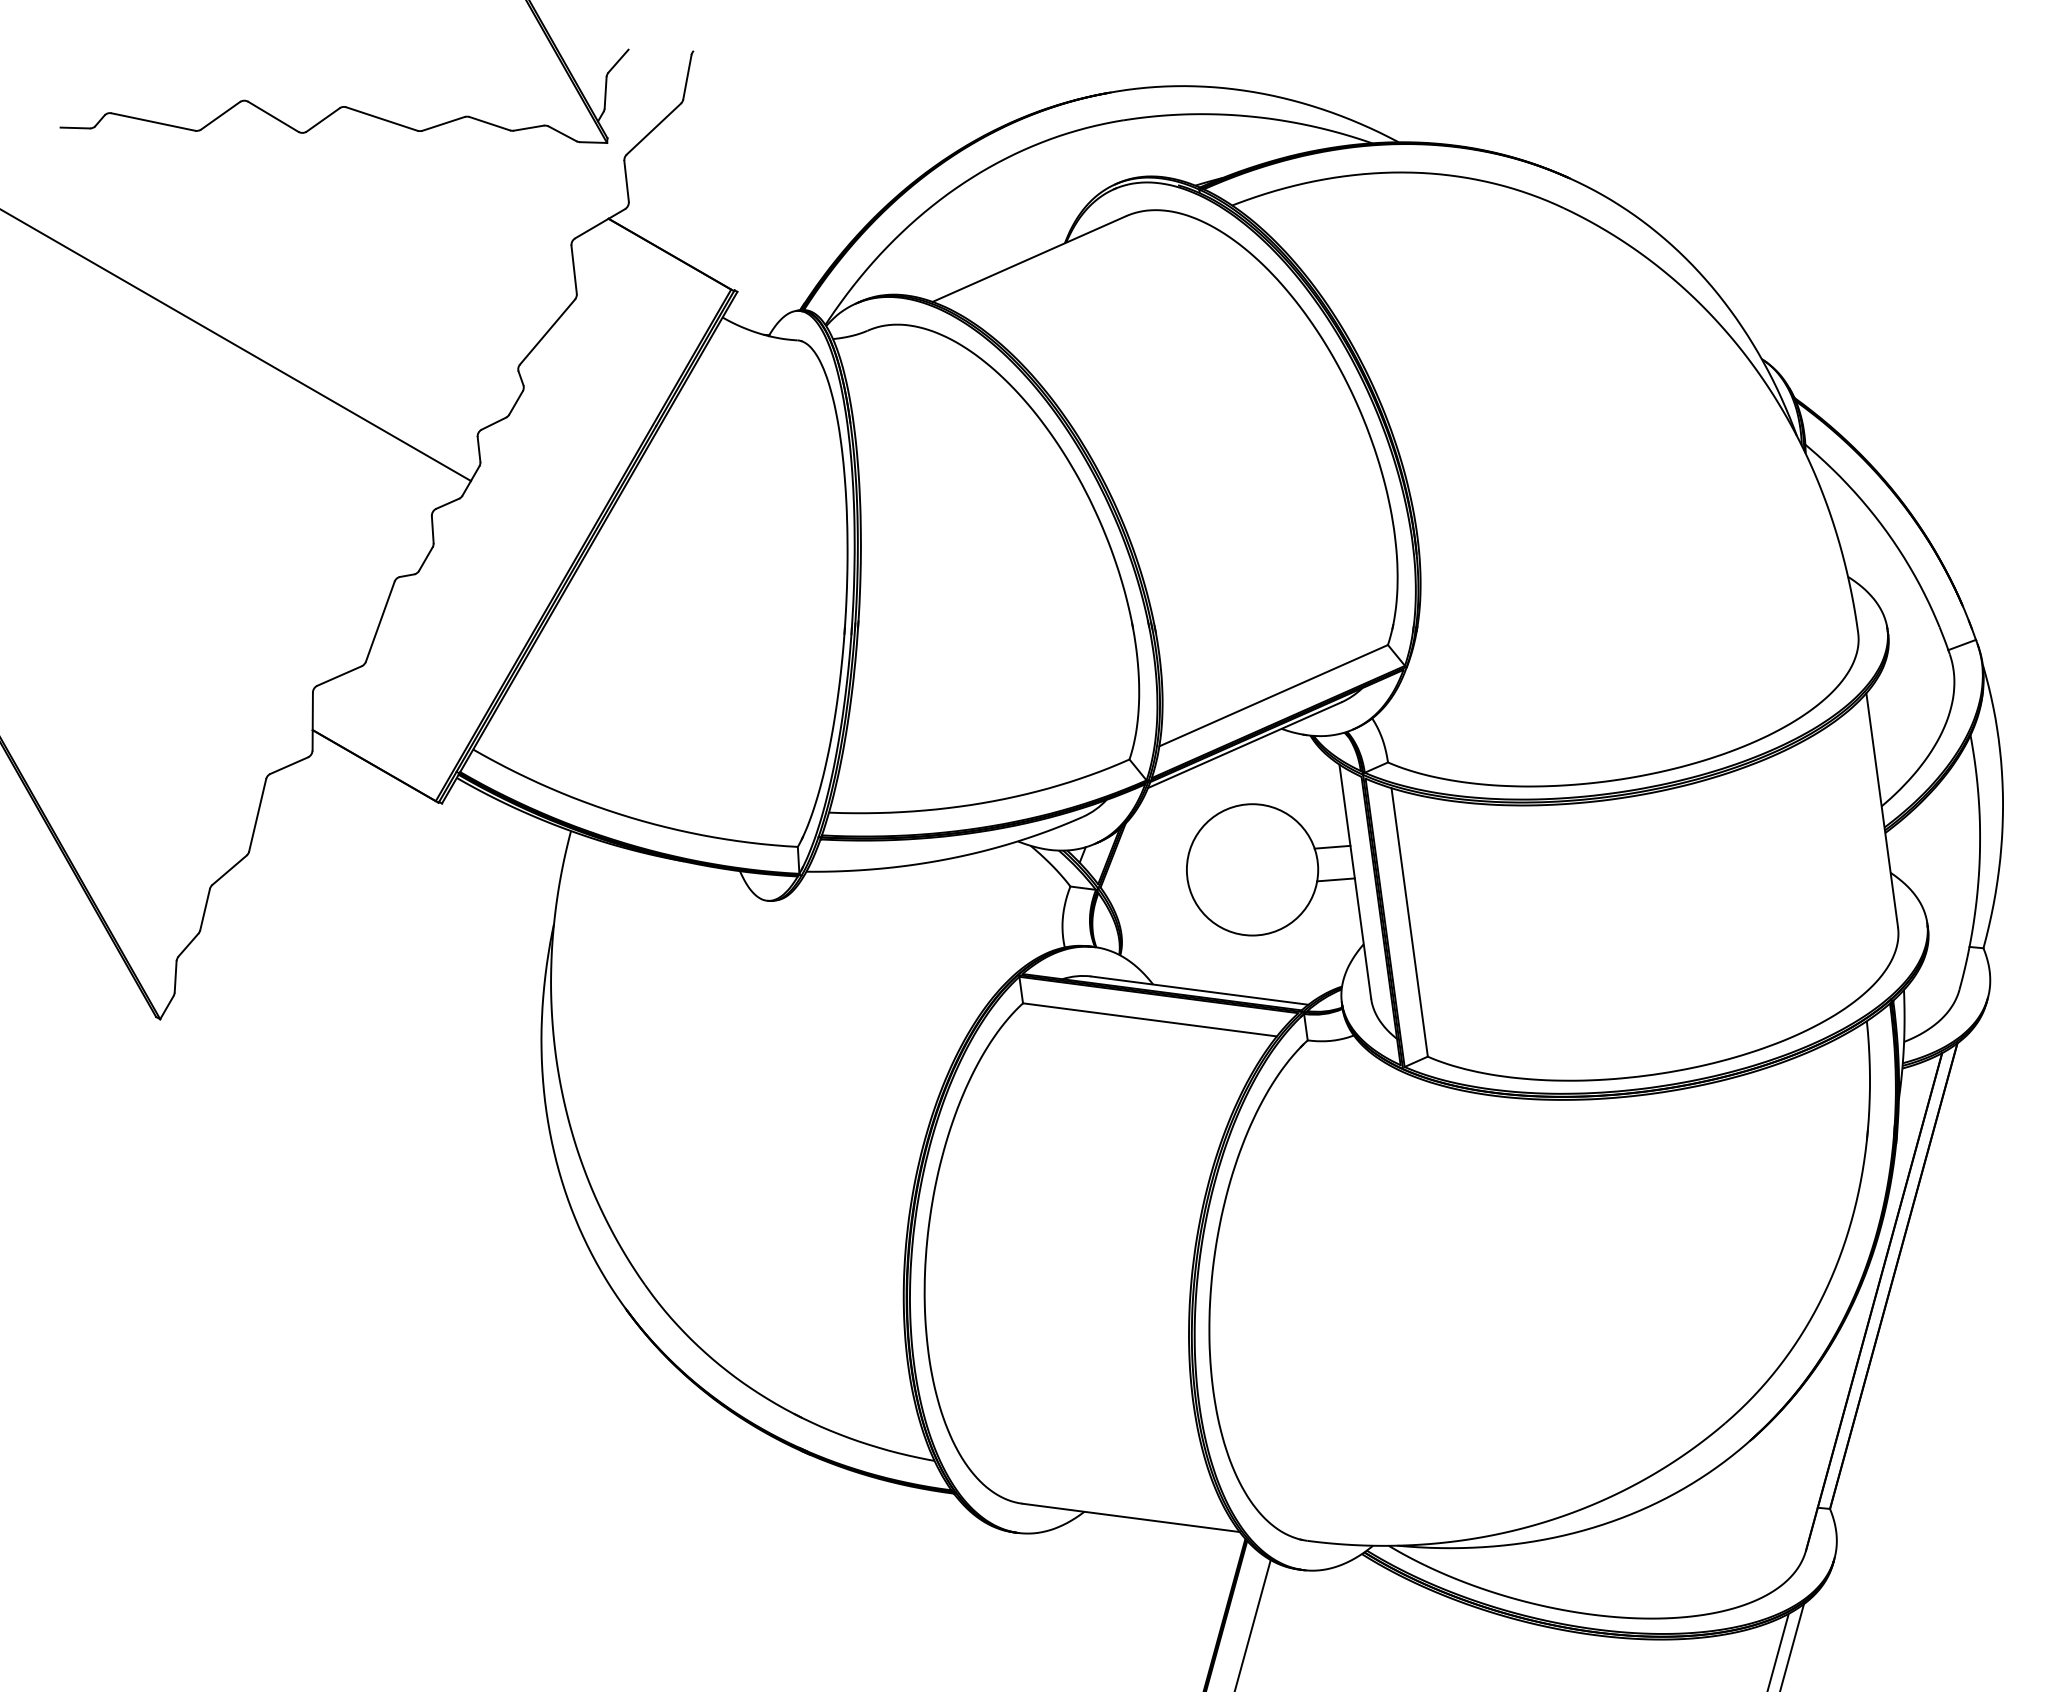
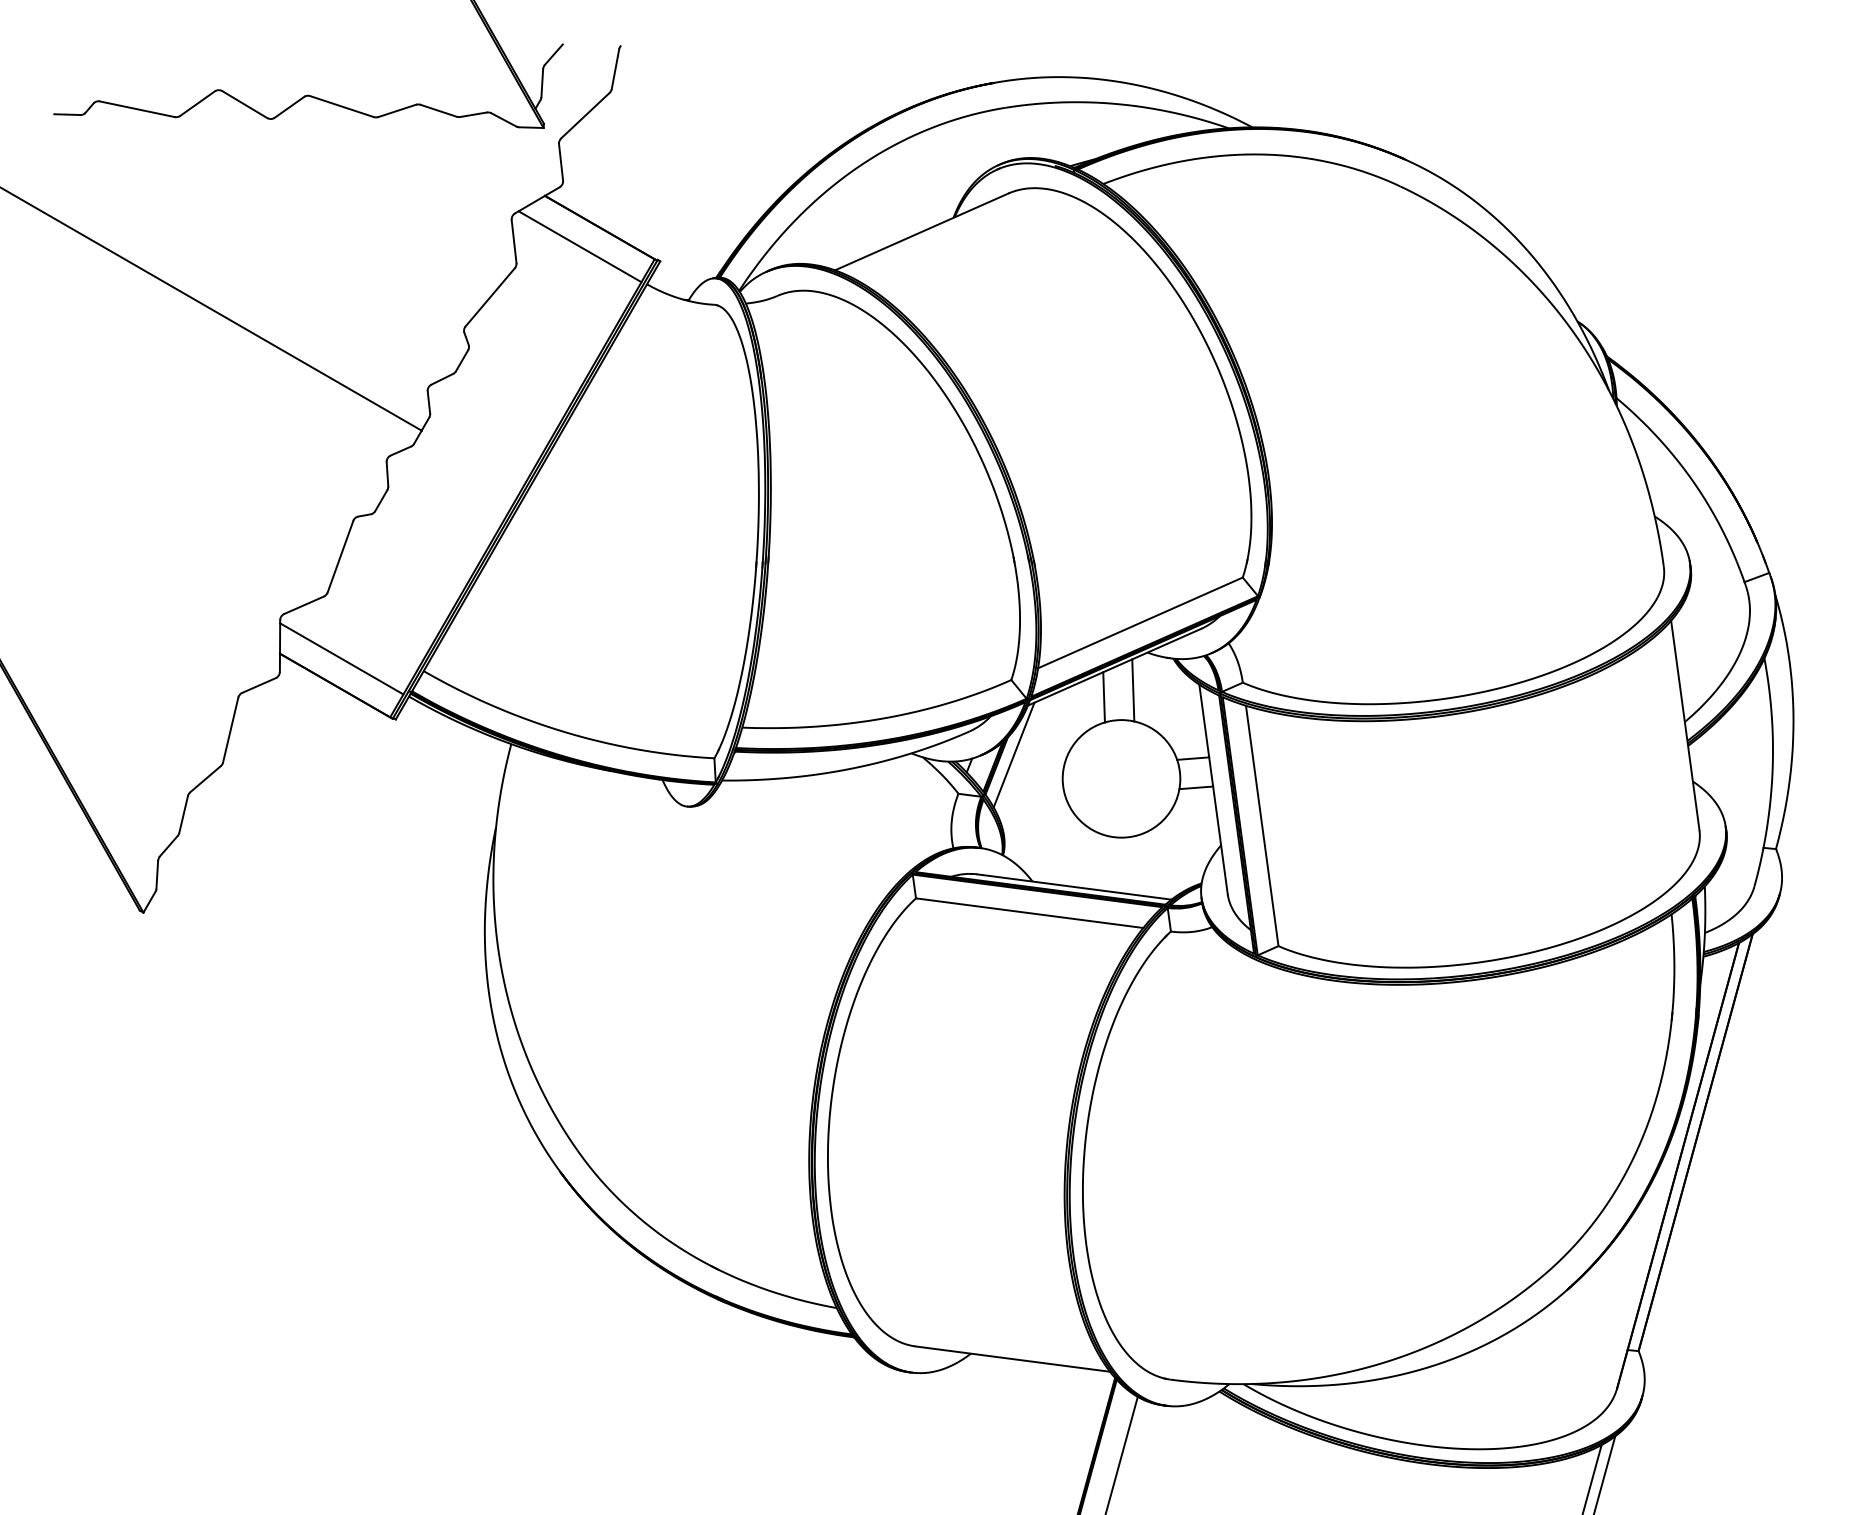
line: (647, 275) -> (579, 246), added
line: (381, 735) -> (341, 658), added
line: (1265, 770) -> (1133, 689), added
line: (1233, 778) -> (1104, 697), added
line: (1132, 842) -> (1014, 754), added

